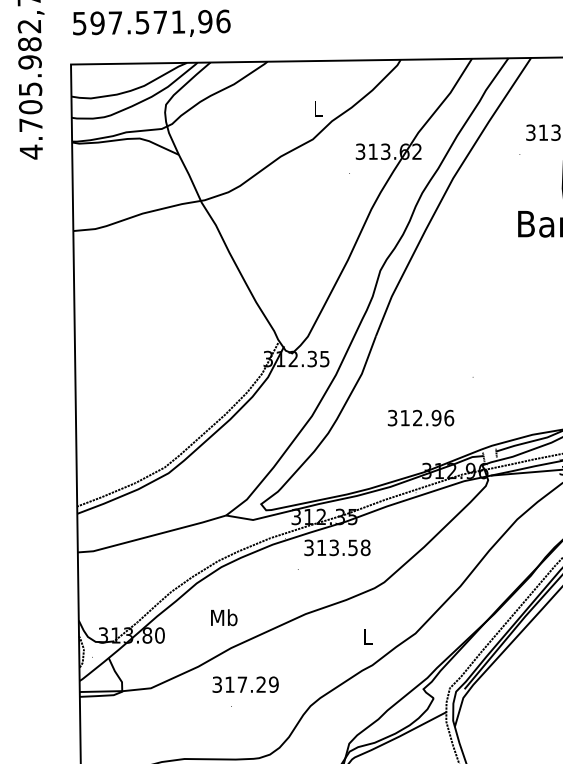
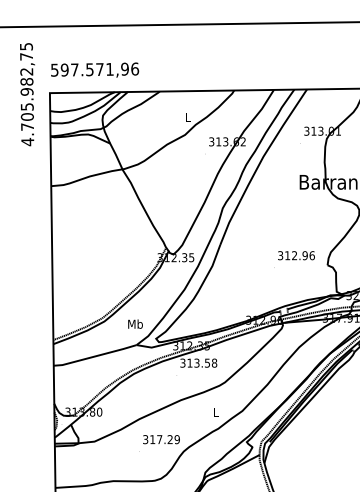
text: (421, 417) -> (296, 255), moved
text: (224, 616) -> (135, 323), moved
text: (245, 684) -> (161, 439), moved

